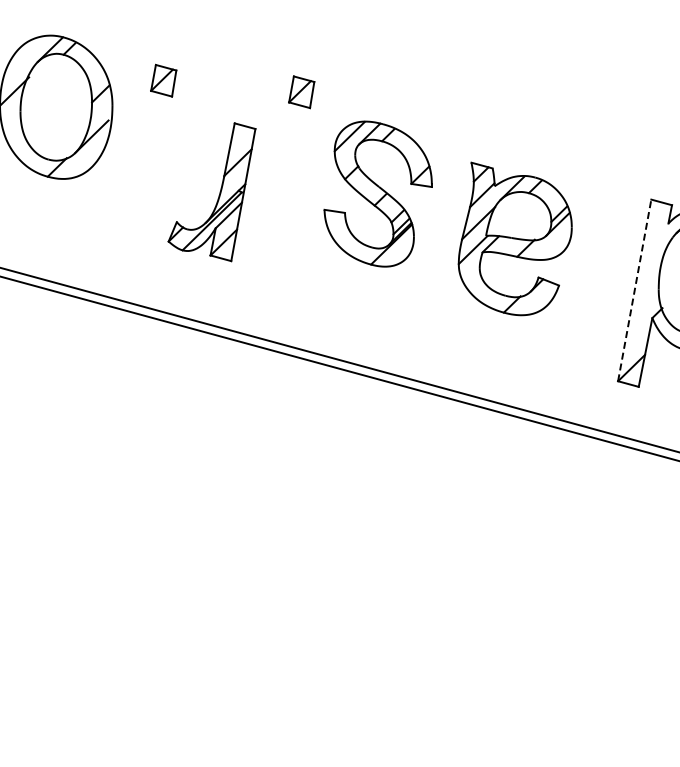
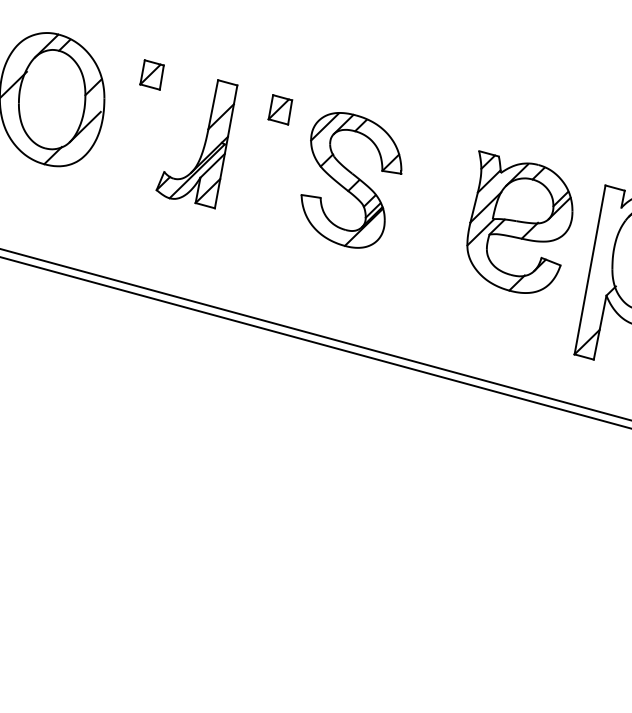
part: (301, 92) -> (280, 110), moved
part: (218, 195) -> (203, 147), moved
part: (514, 238) -> (519, 221), moved
line: (634, 289) -> (589, 269), dashed -> solid

